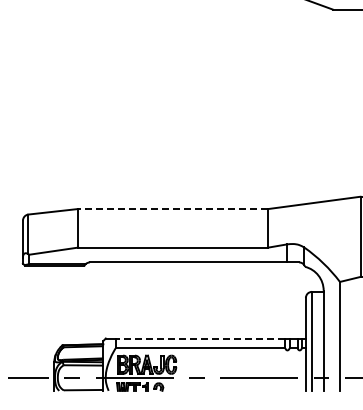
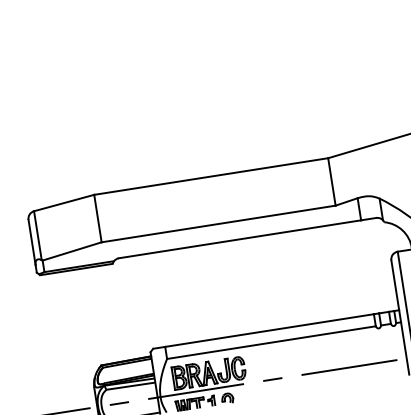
line: (172, 209) -> (210, 177), dashed -> solid
line: (200, 338) -> (269, 330), dashed -> solid

